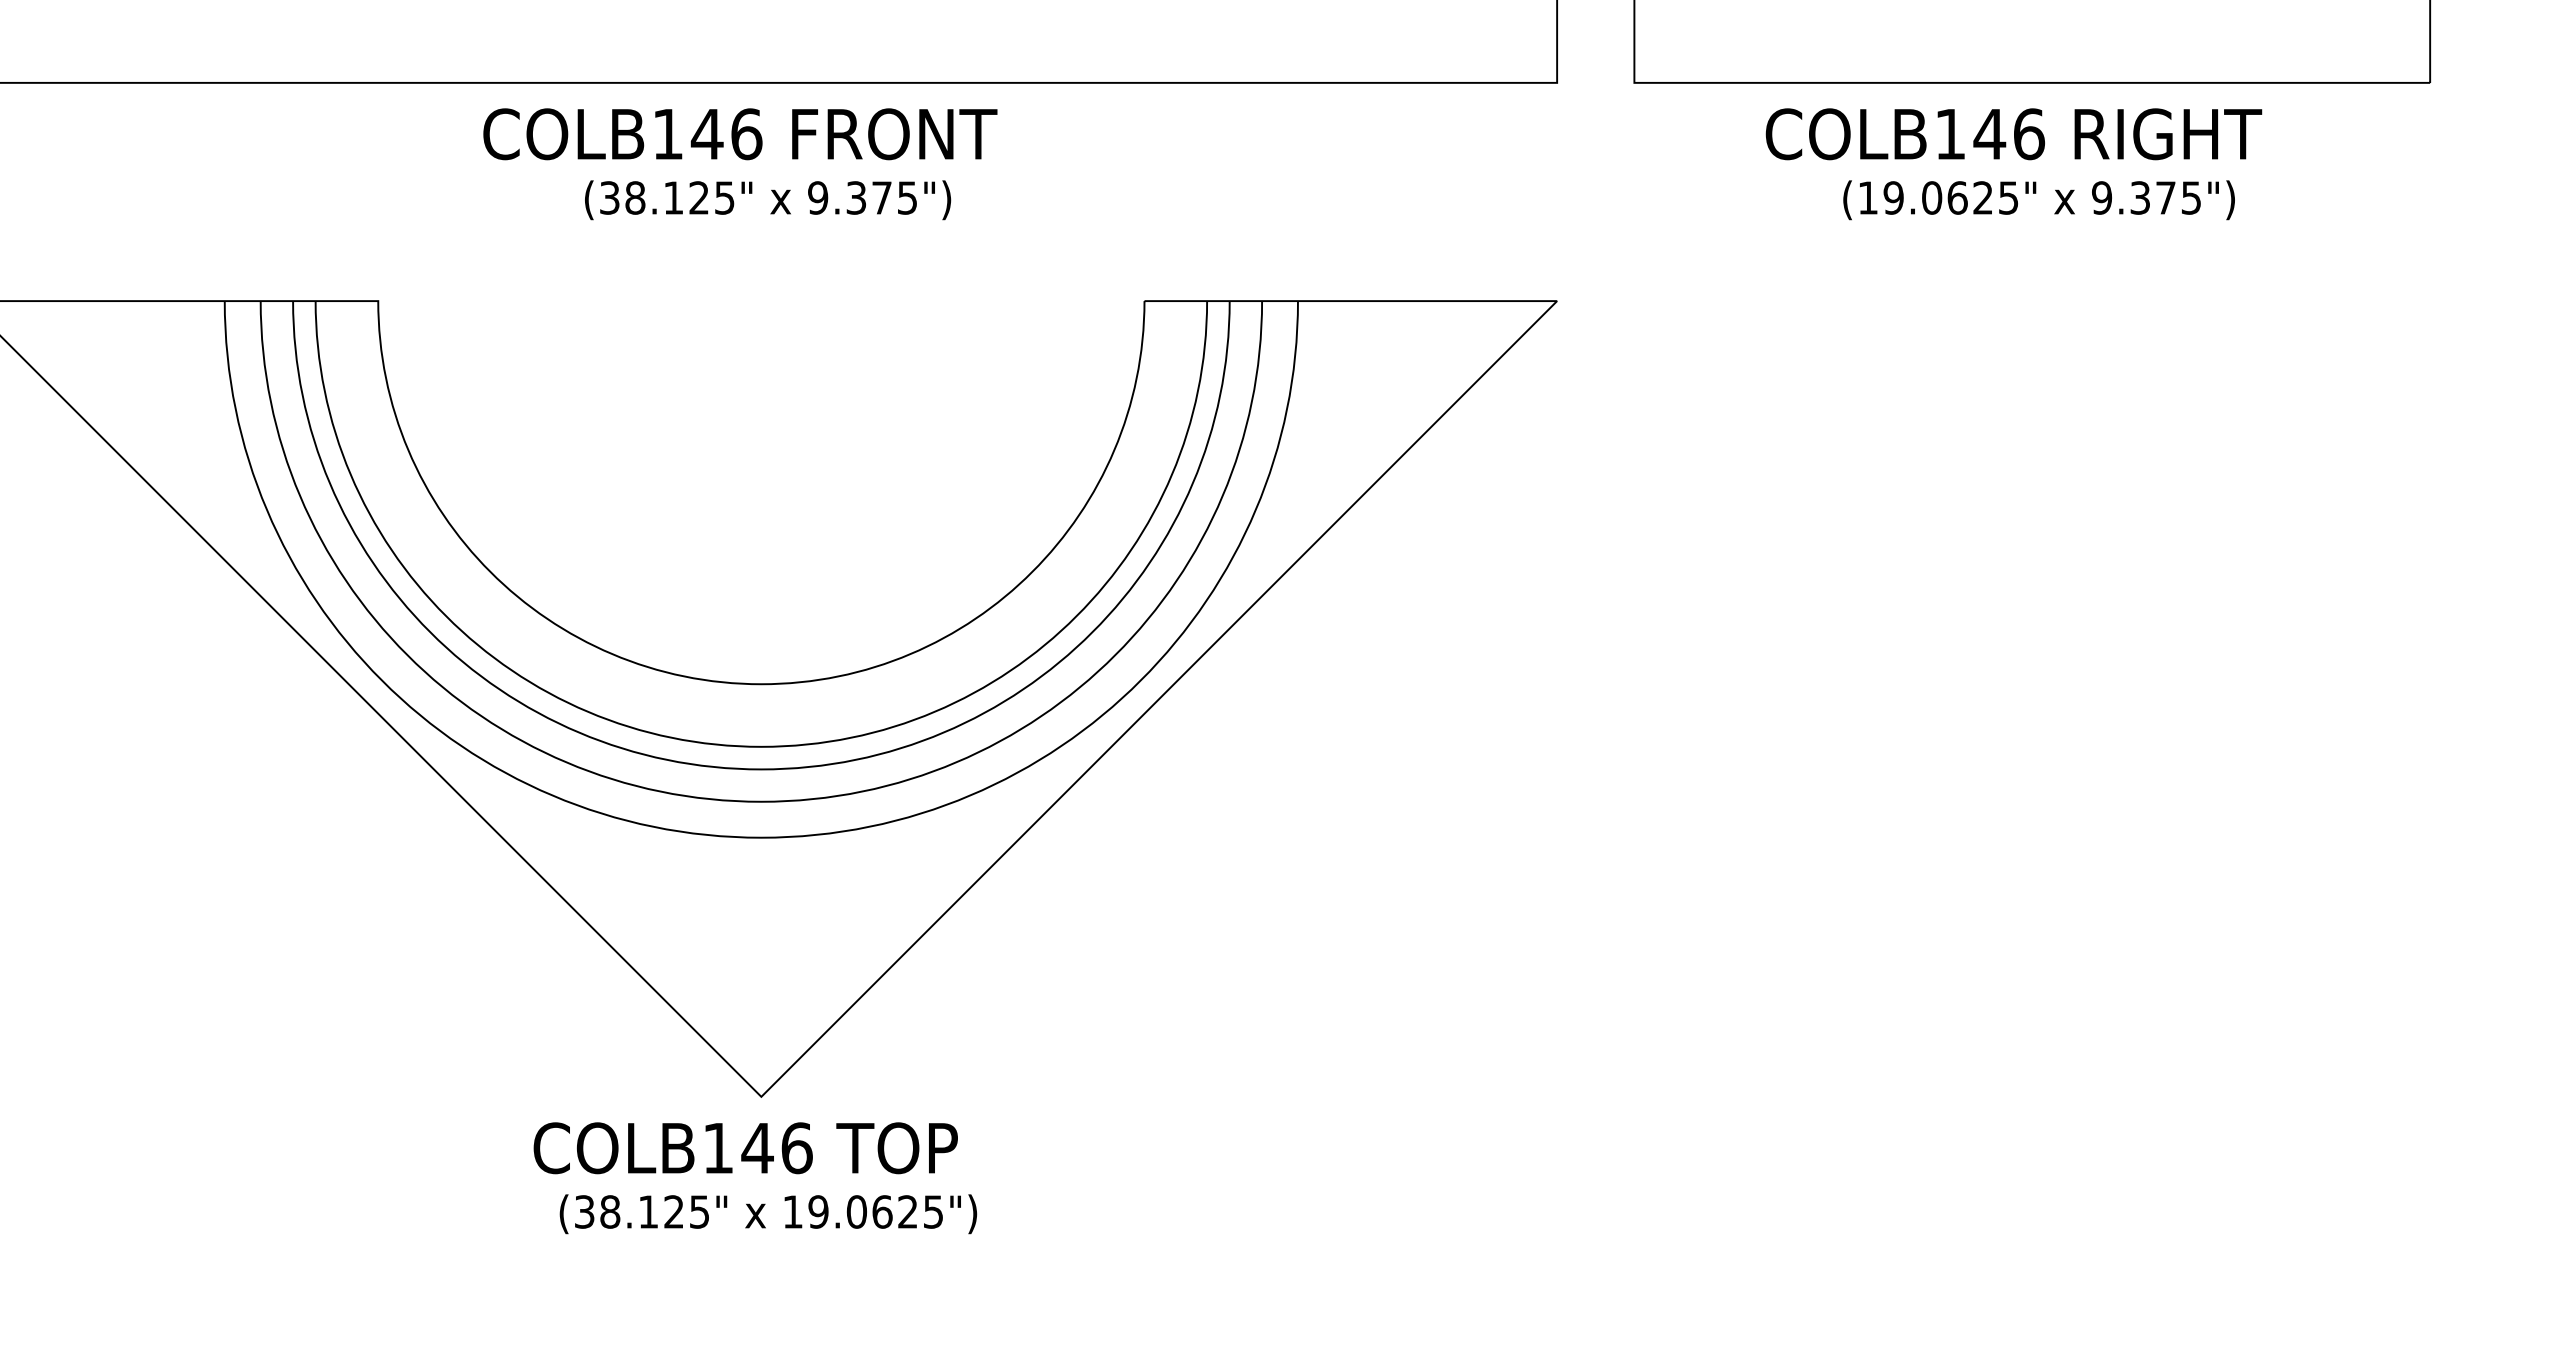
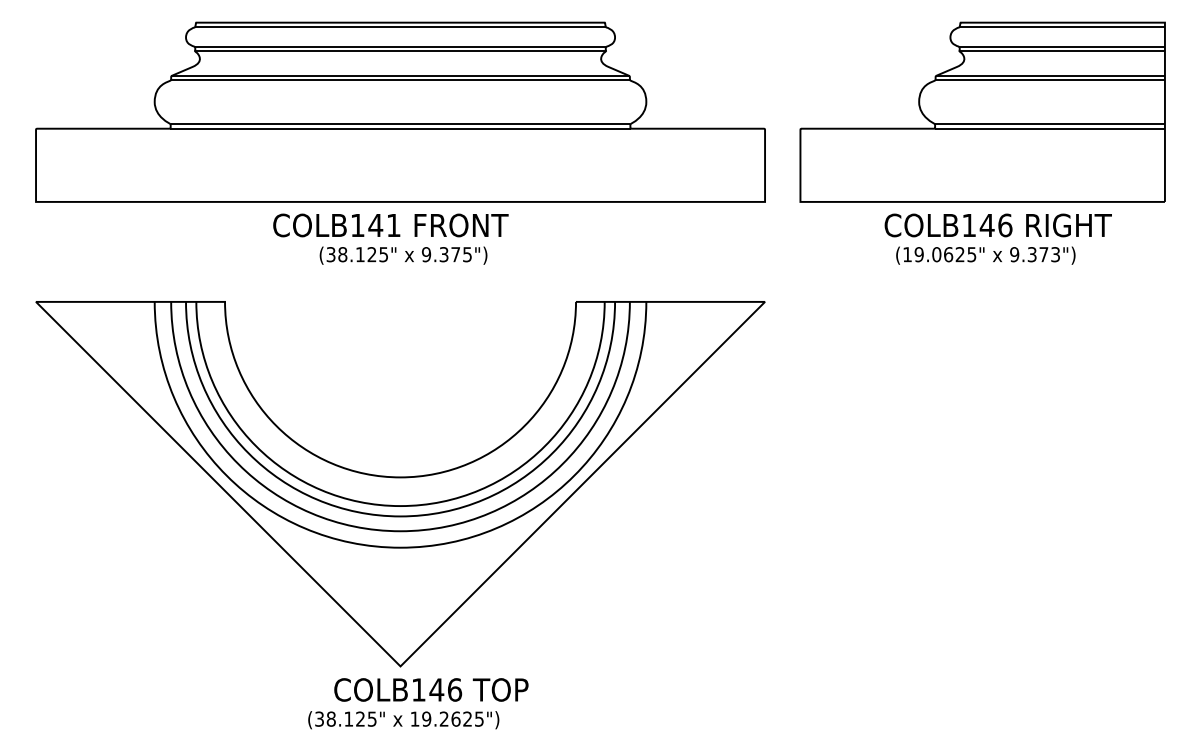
text: (746, 134) -> (393, 225), COLB146 -> COLB141
text: (2012, 134) -> (997, 225), moved
text: (2191, 197) -> (1055, 254), 9.375") -> 9.373")
text: (746, 1147) -> (431, 689), moved
text: (855, 1210) -> (443, 718), 19.0625") -> 19.2625")

